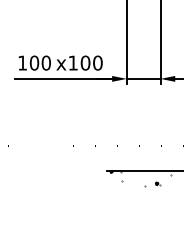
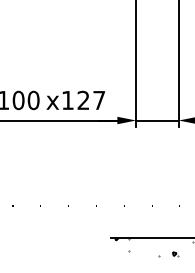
text: (91, 62) -> (91, 99), x100 -> x127

